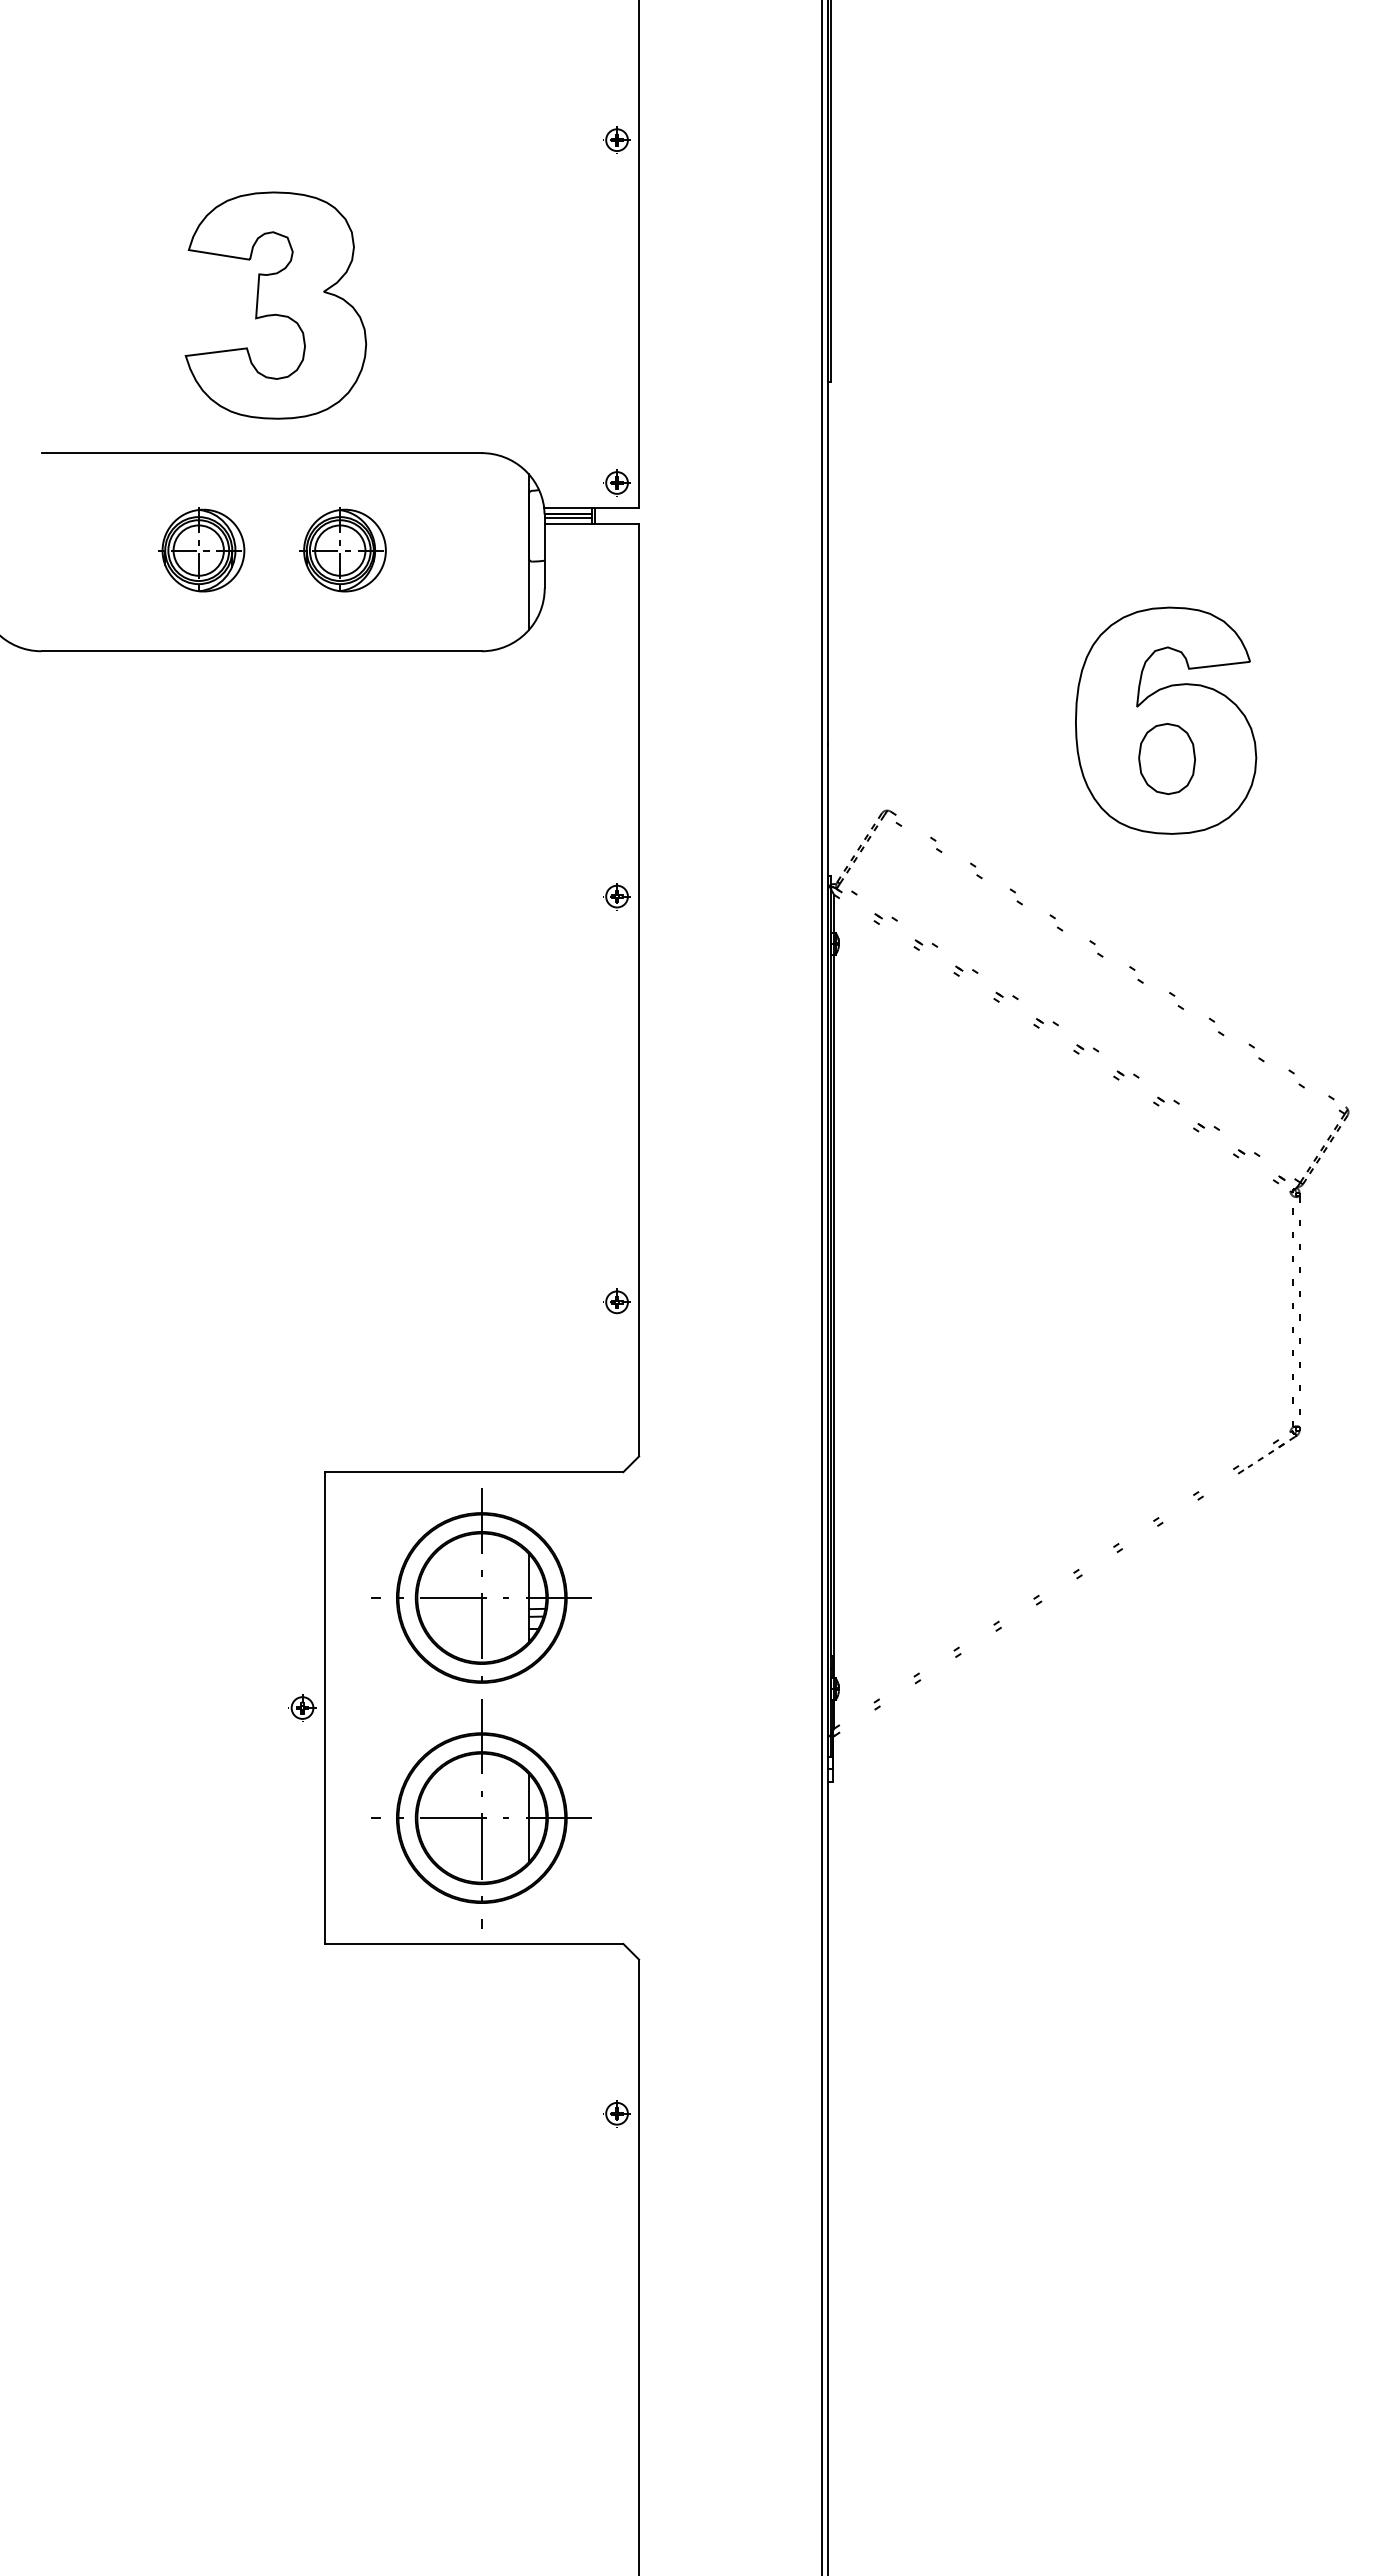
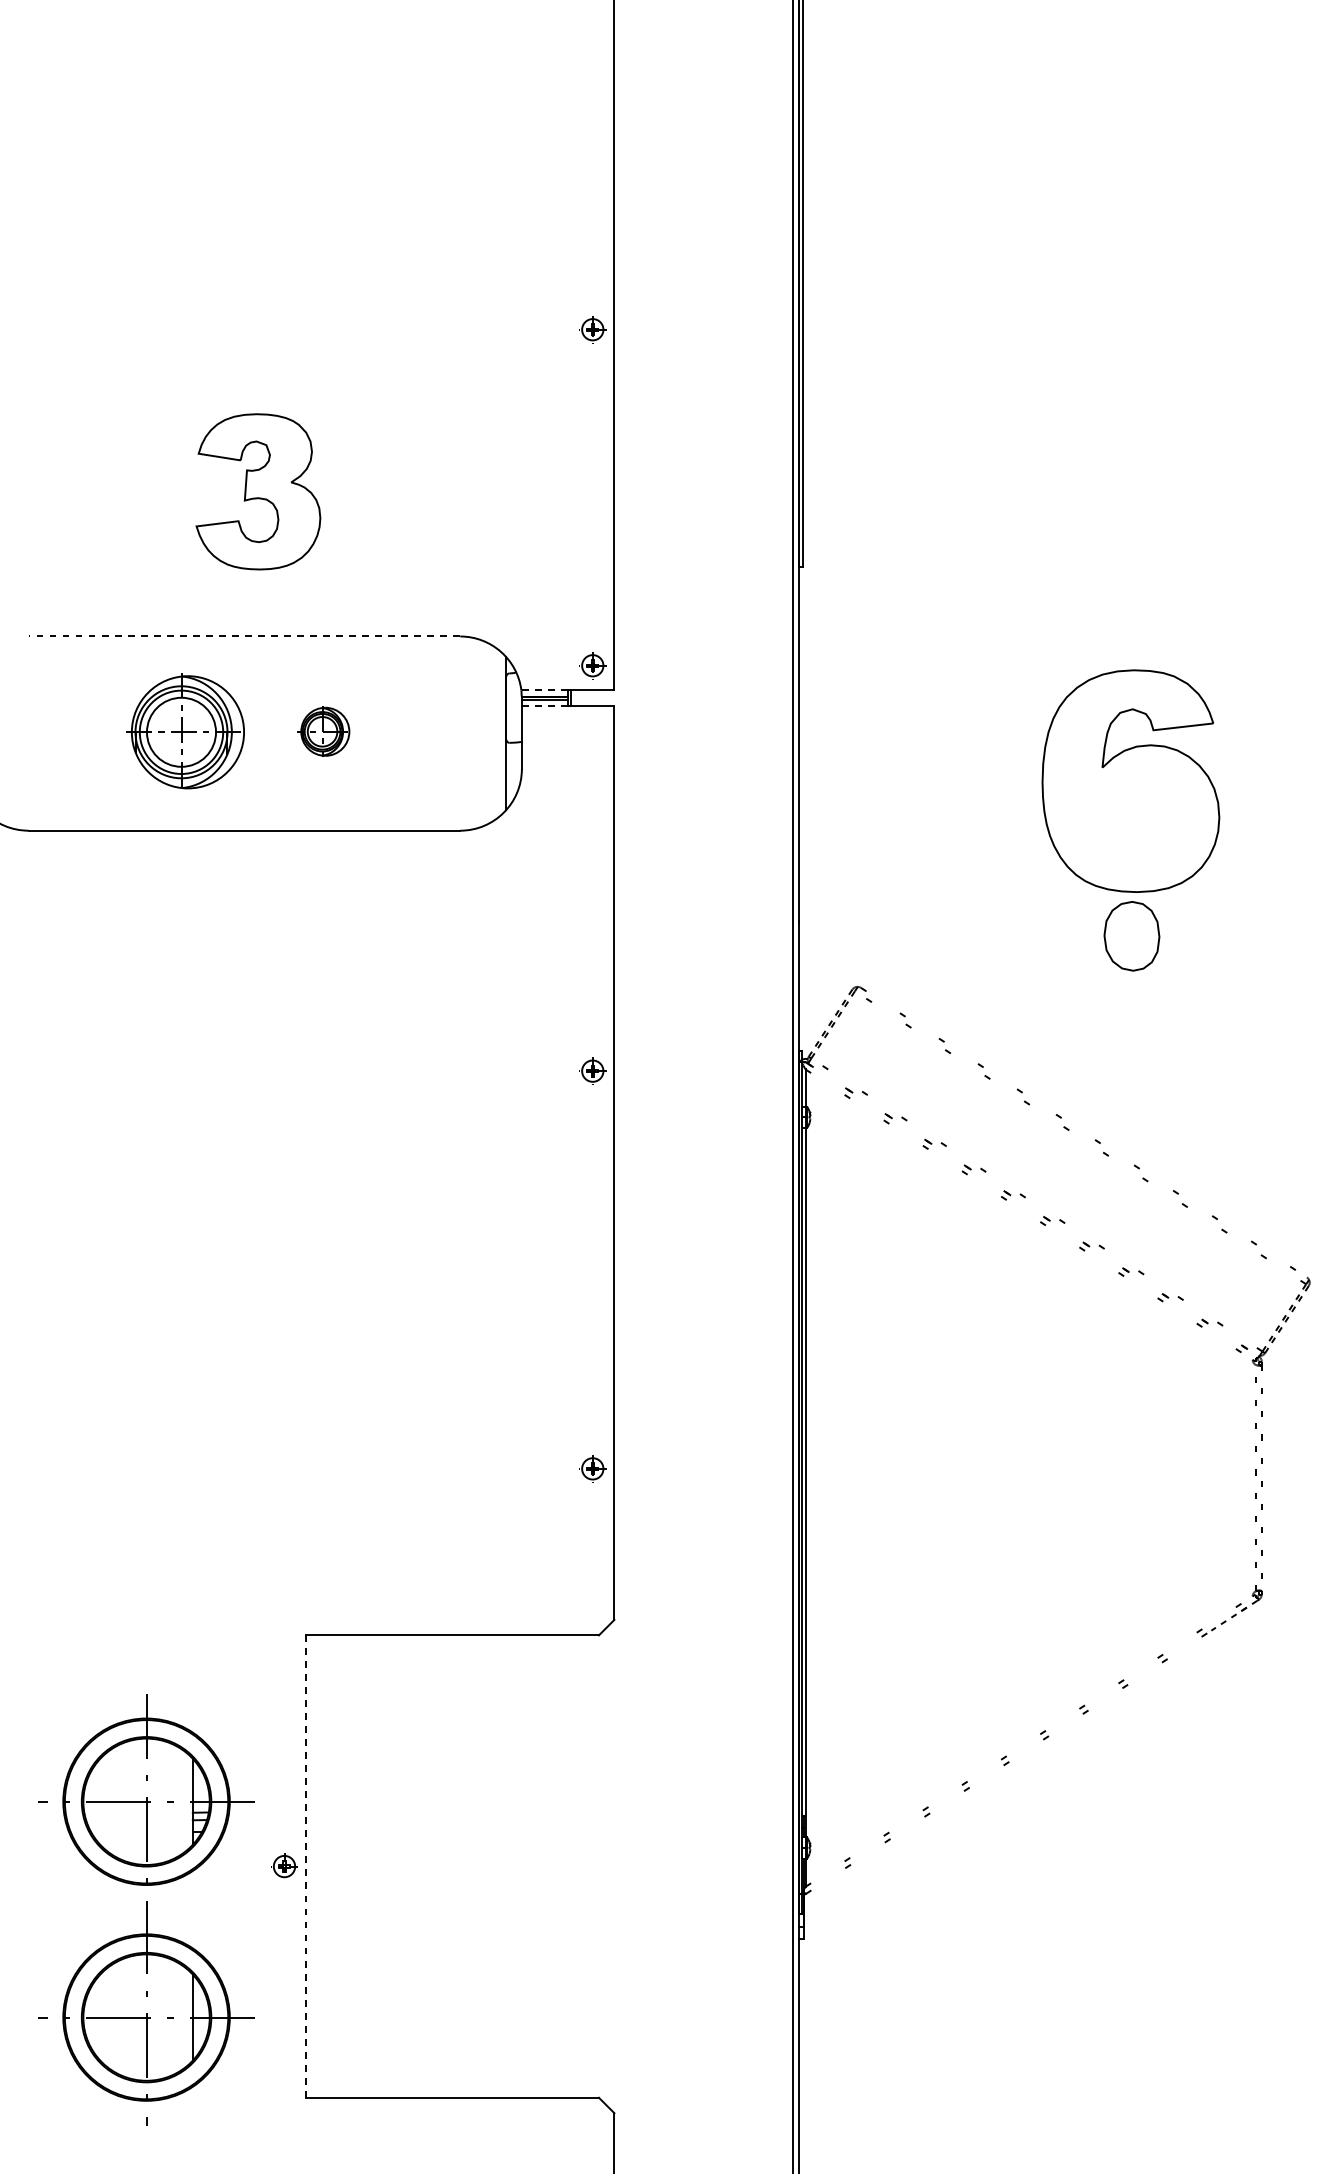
part: (275, 305) -> (257, 491), size x0.7
line: (261, 453) -> (244, 636), solid -> dashed
line: (568, 508) -> (545, 690), solid -> dashed
line: (568, 523) -> (545, 705), solid -> dashed
part: (201, 549) -> (185, 730), size x1.4
part: (342, 549) -> (323, 730), size x0.6
part: (1166, 720) -> (1131, 780), moved
line: (324, 1708) -> (306, 1867), solid -> dashed
part: (481, 1708) -> (146, 1910), moved

